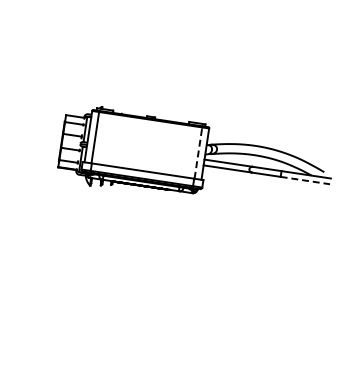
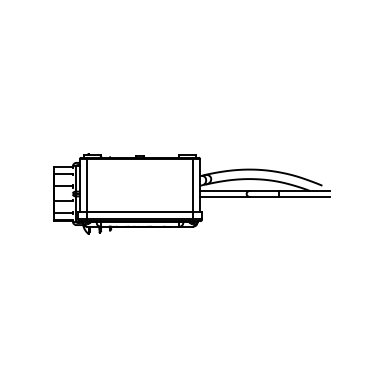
line: (198, 152) -> (192, 184), dashed -> solid
line: (306, 180) -> (305, 196), dashed -> solid

